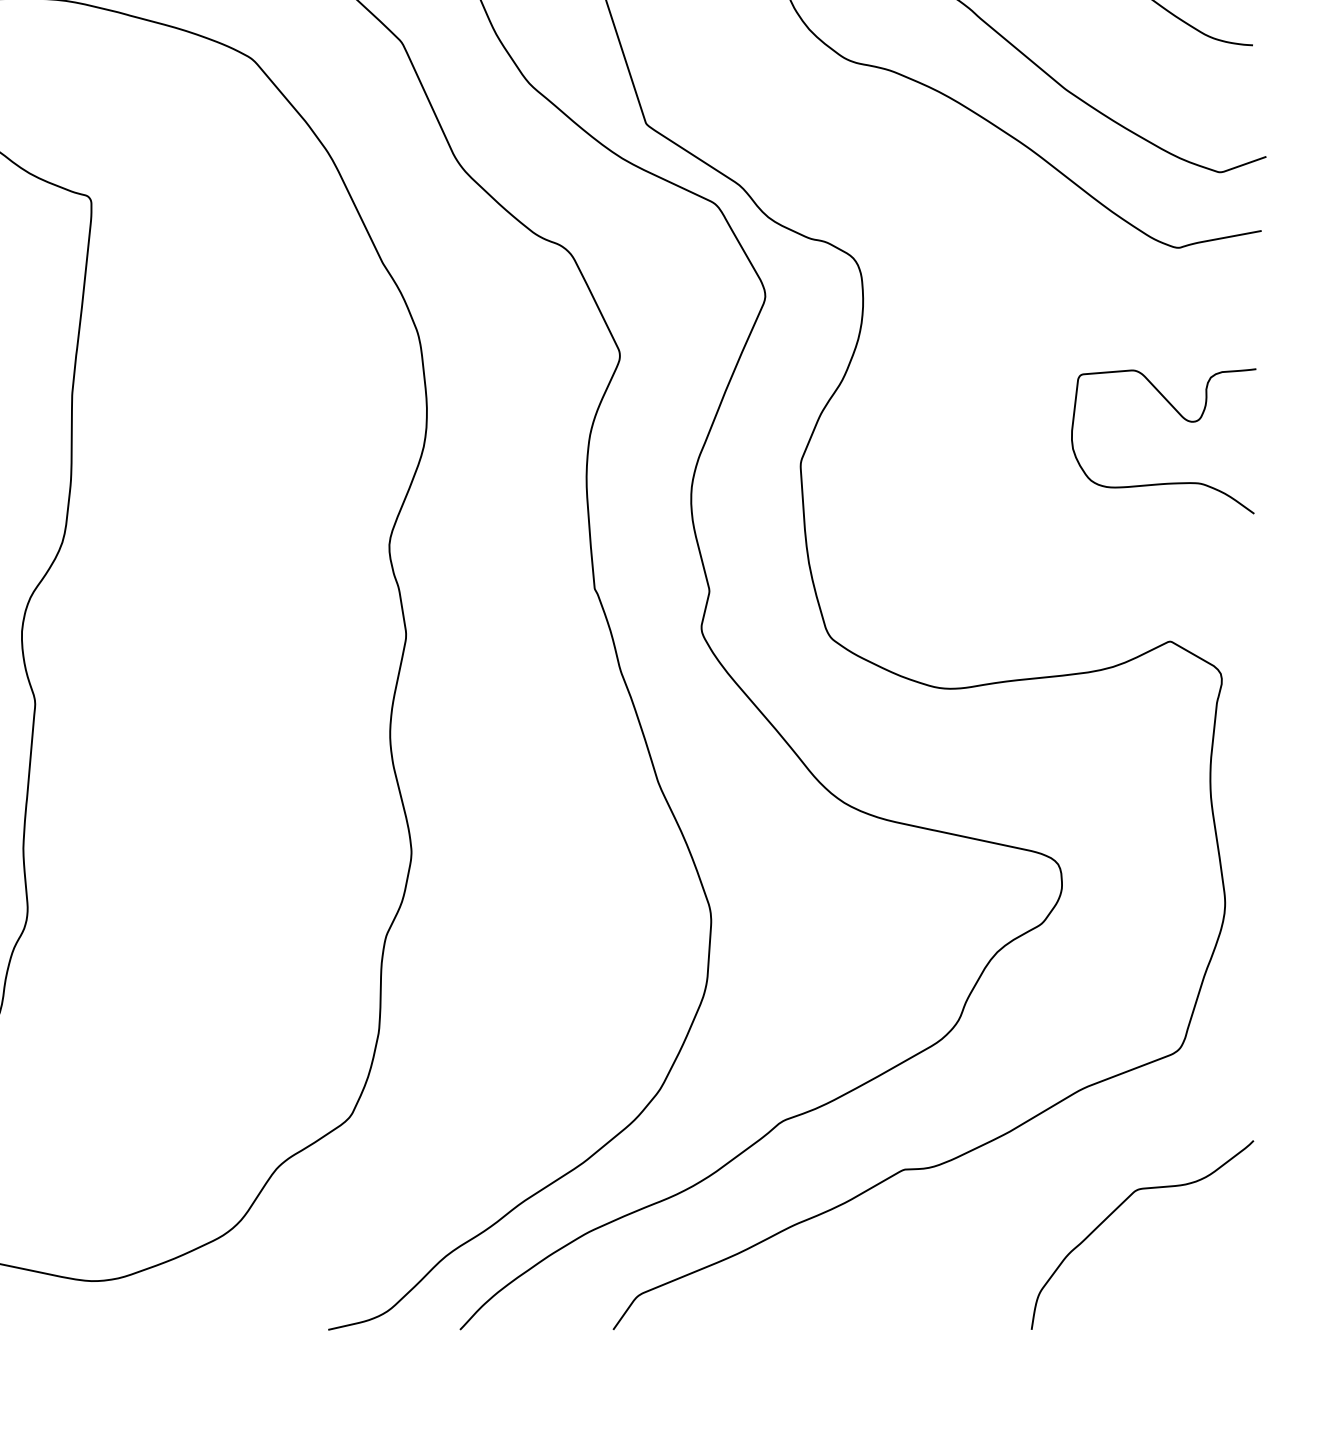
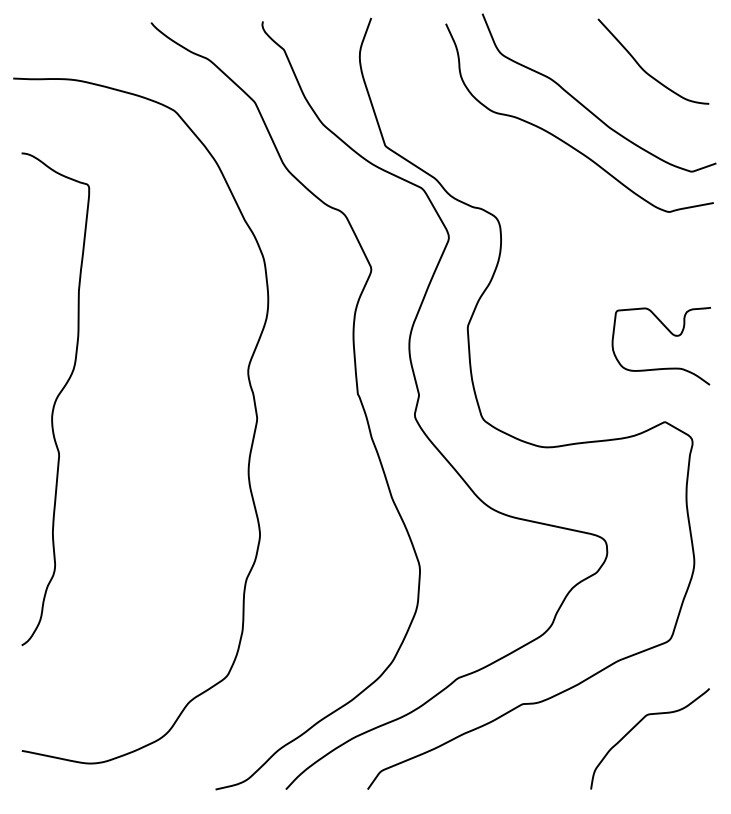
curve: (1182, 419) -> (671, 334), moved

